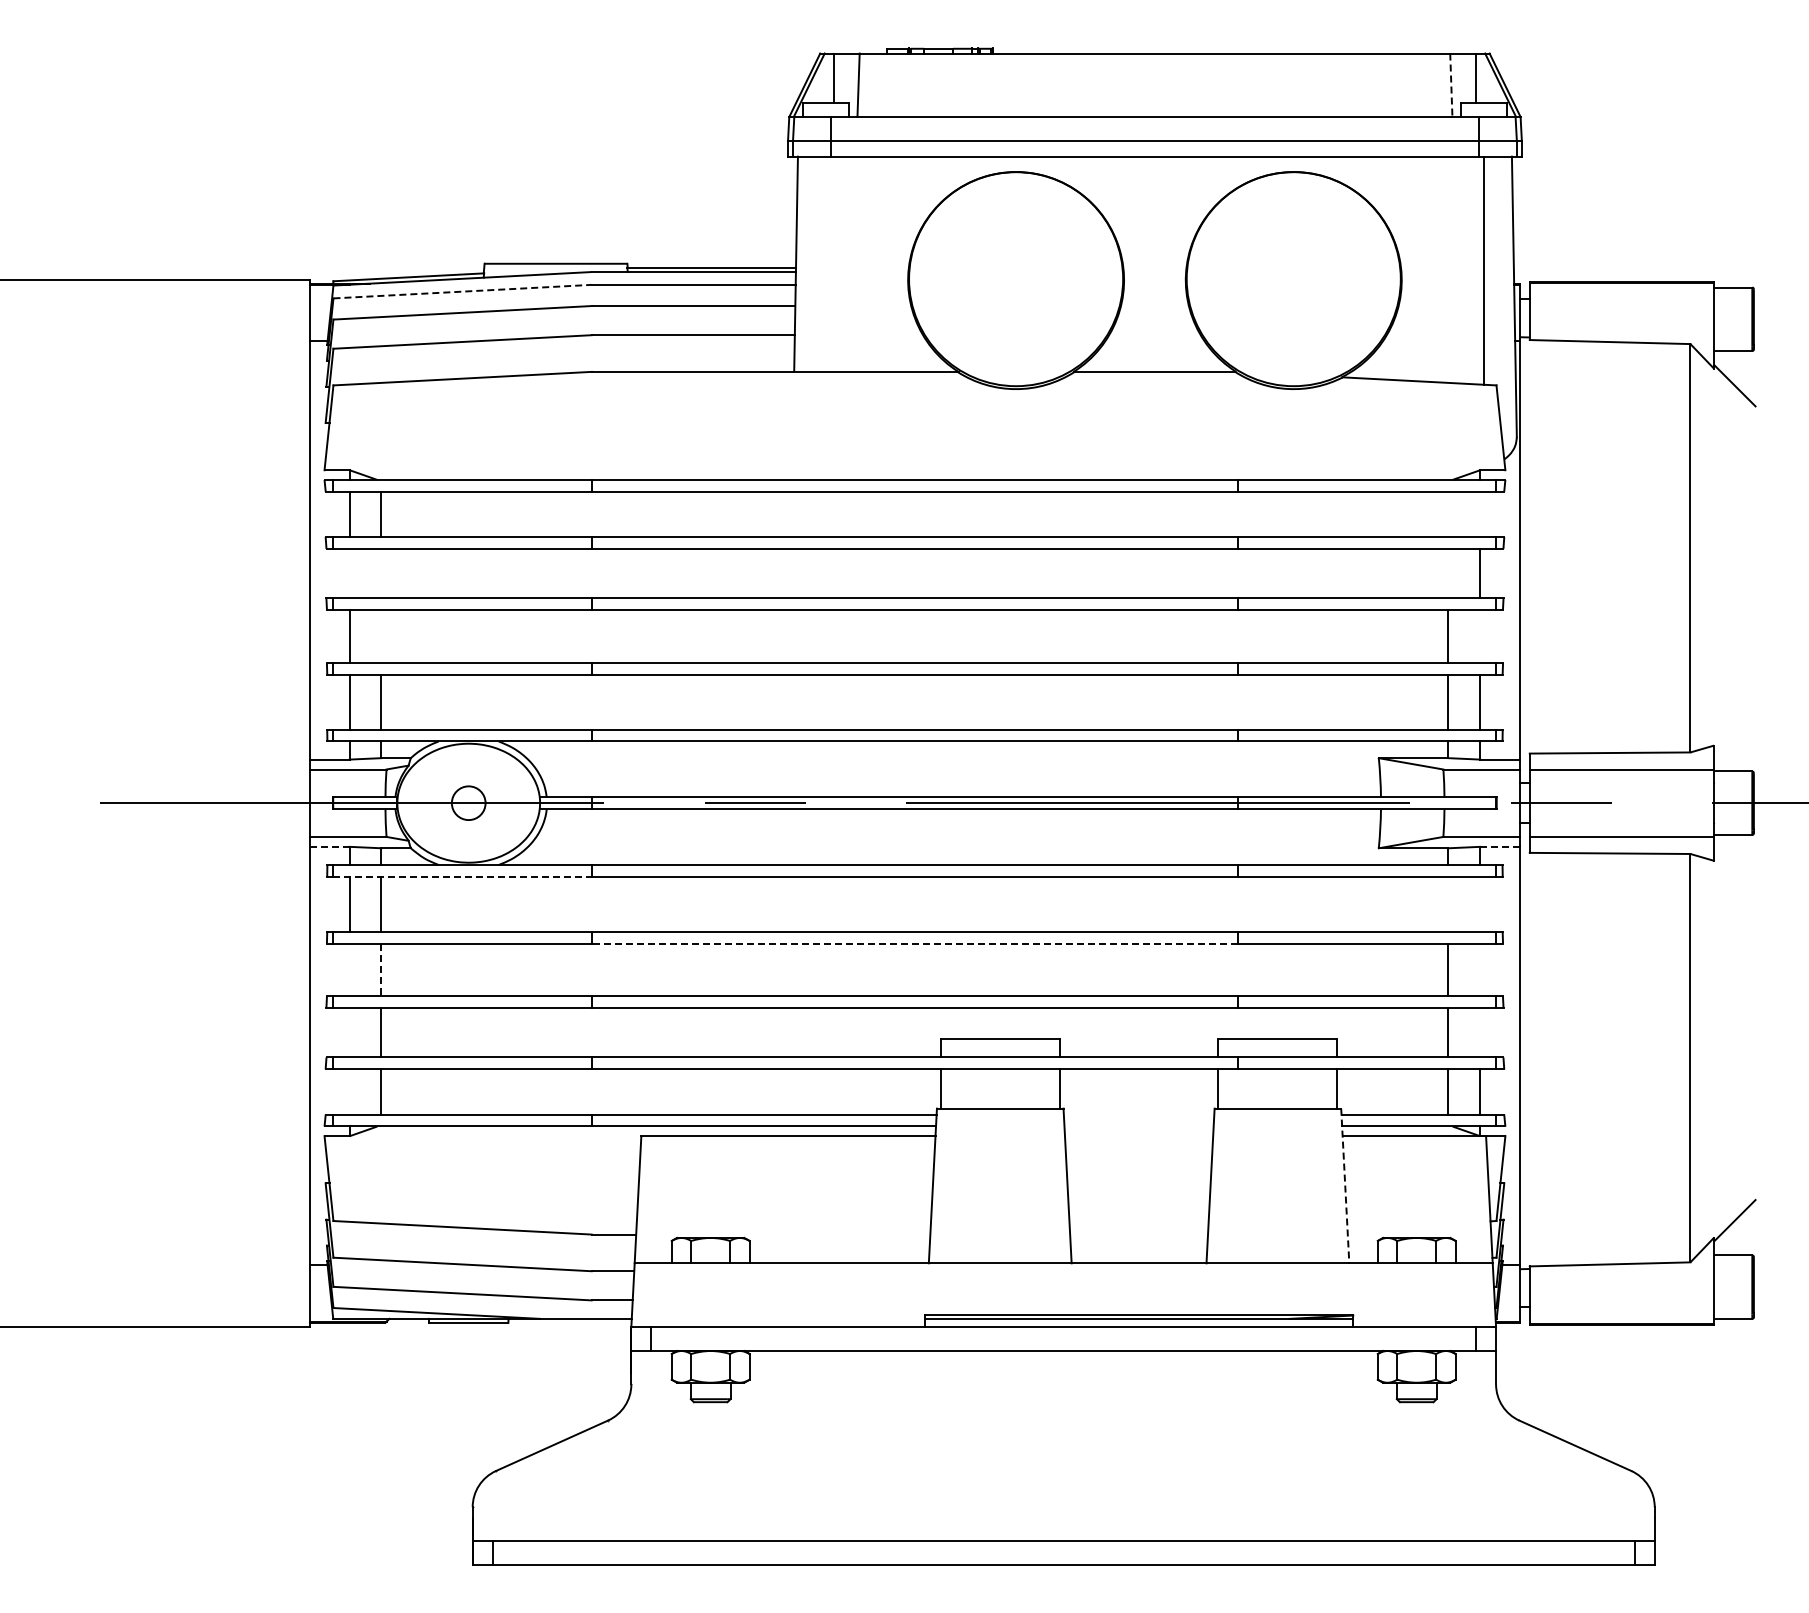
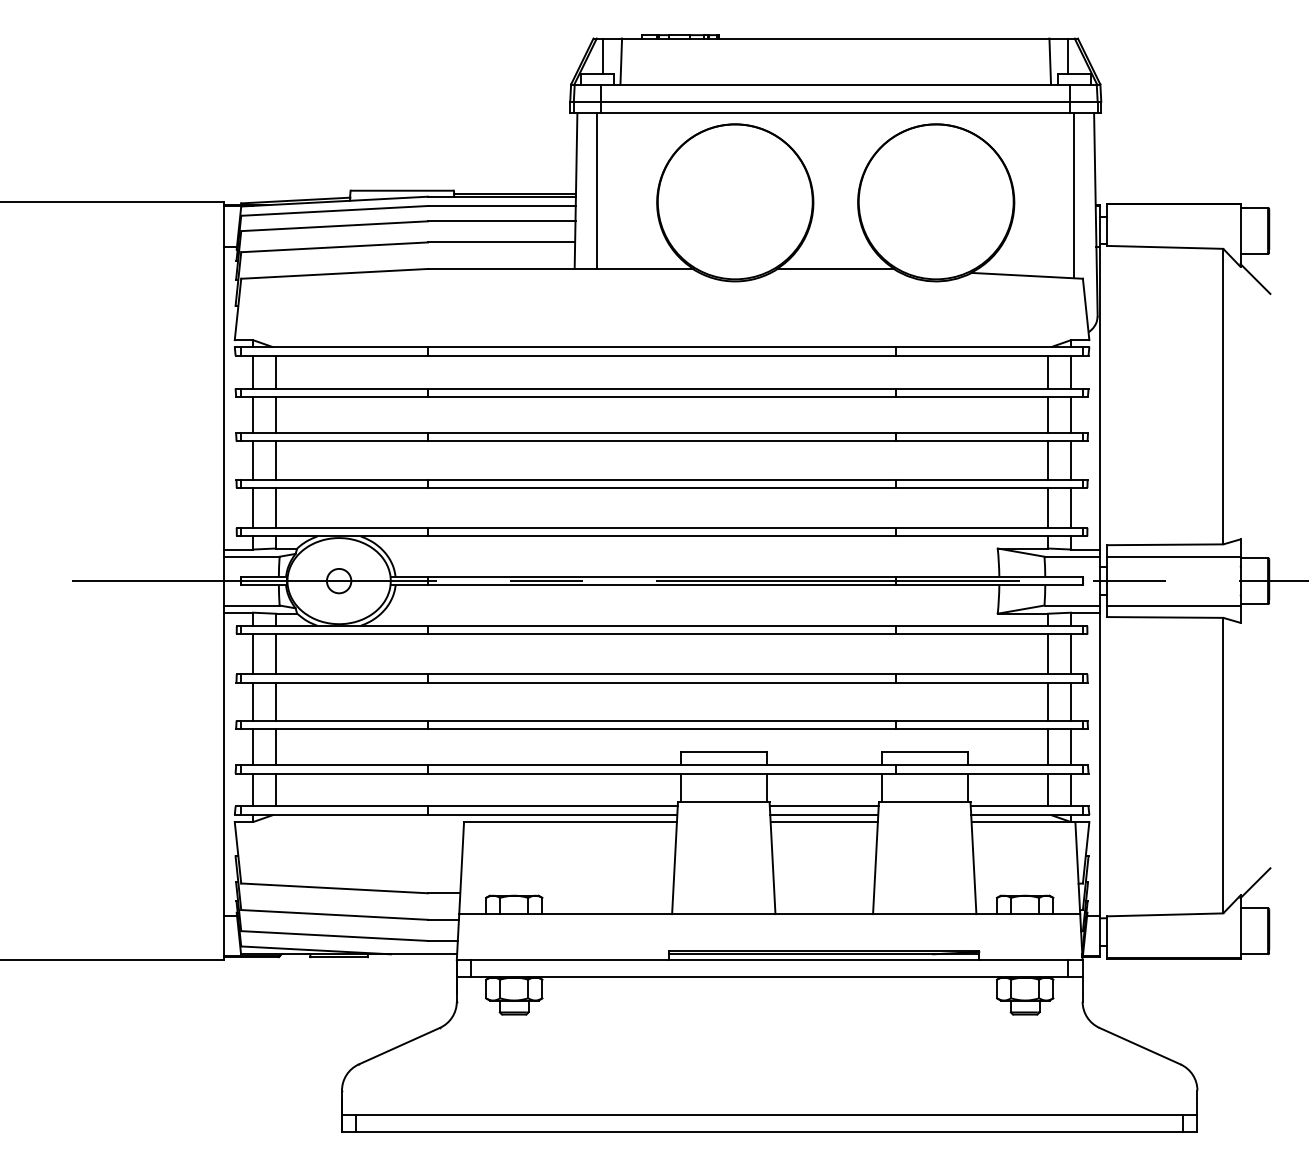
line: (1451, 85) -> (1050, 61), dashed -> solid
line: (825, 263) -> (597, 190), added
line: (463, 291) -> (335, 210), dashed -> solid
line: (1448, 514) -> (1048, 372), added
line: (1480, 514) -> (1071, 372), added
line: (349, 573) -> (252, 414), added
line: (381, 573) -> (276, 414), added
line: (1448, 573) -> (1048, 414), added
line: (381, 636) -> (276, 460), added
line: (1480, 636) -> (1071, 460), added
line: (329, 846) -> (238, 612), dashed -> solid
line: (1500, 846) -> (1085, 612), dashed -> solid
line: (463, 876) -> (335, 634), dashed -> solid
line: (1448, 903) -> (1048, 653), added
line: (1480, 903) -> (1071, 653), added
line: (914, 943) -> (661, 682), dashed -> solid
line: (349, 969) -> (252, 701), added
line: (1480, 969) -> (1071, 701), added
line: (381, 970) -> (276, 702), dashed -> solid
line: (349, 1032) -> (252, 747), added
line: (1480, 1032) -> (1071, 747), added
line: (349, 1091) -> (252, 789), added
line: (1138, 1114) -> (823, 806), added
line: (1138, 1126) -> (823, 815), added
line: (1139, 1136) -> (824, 822), added
line: (1345, 1186) -> (973, 858), dashed -> solid

